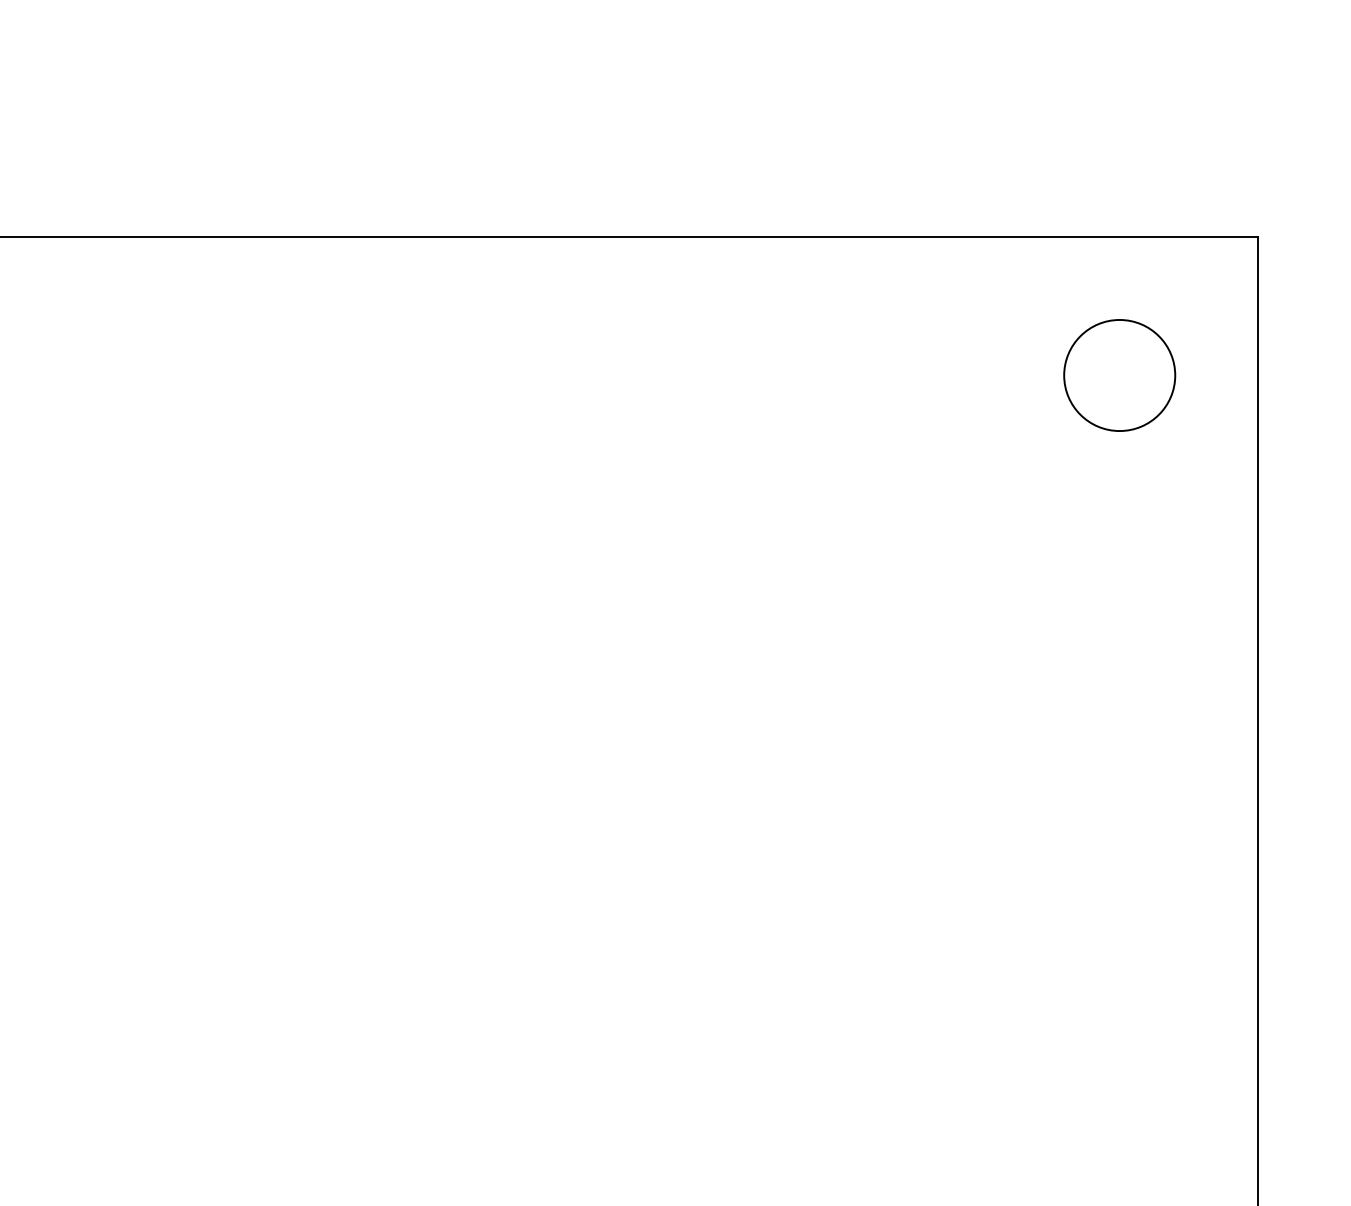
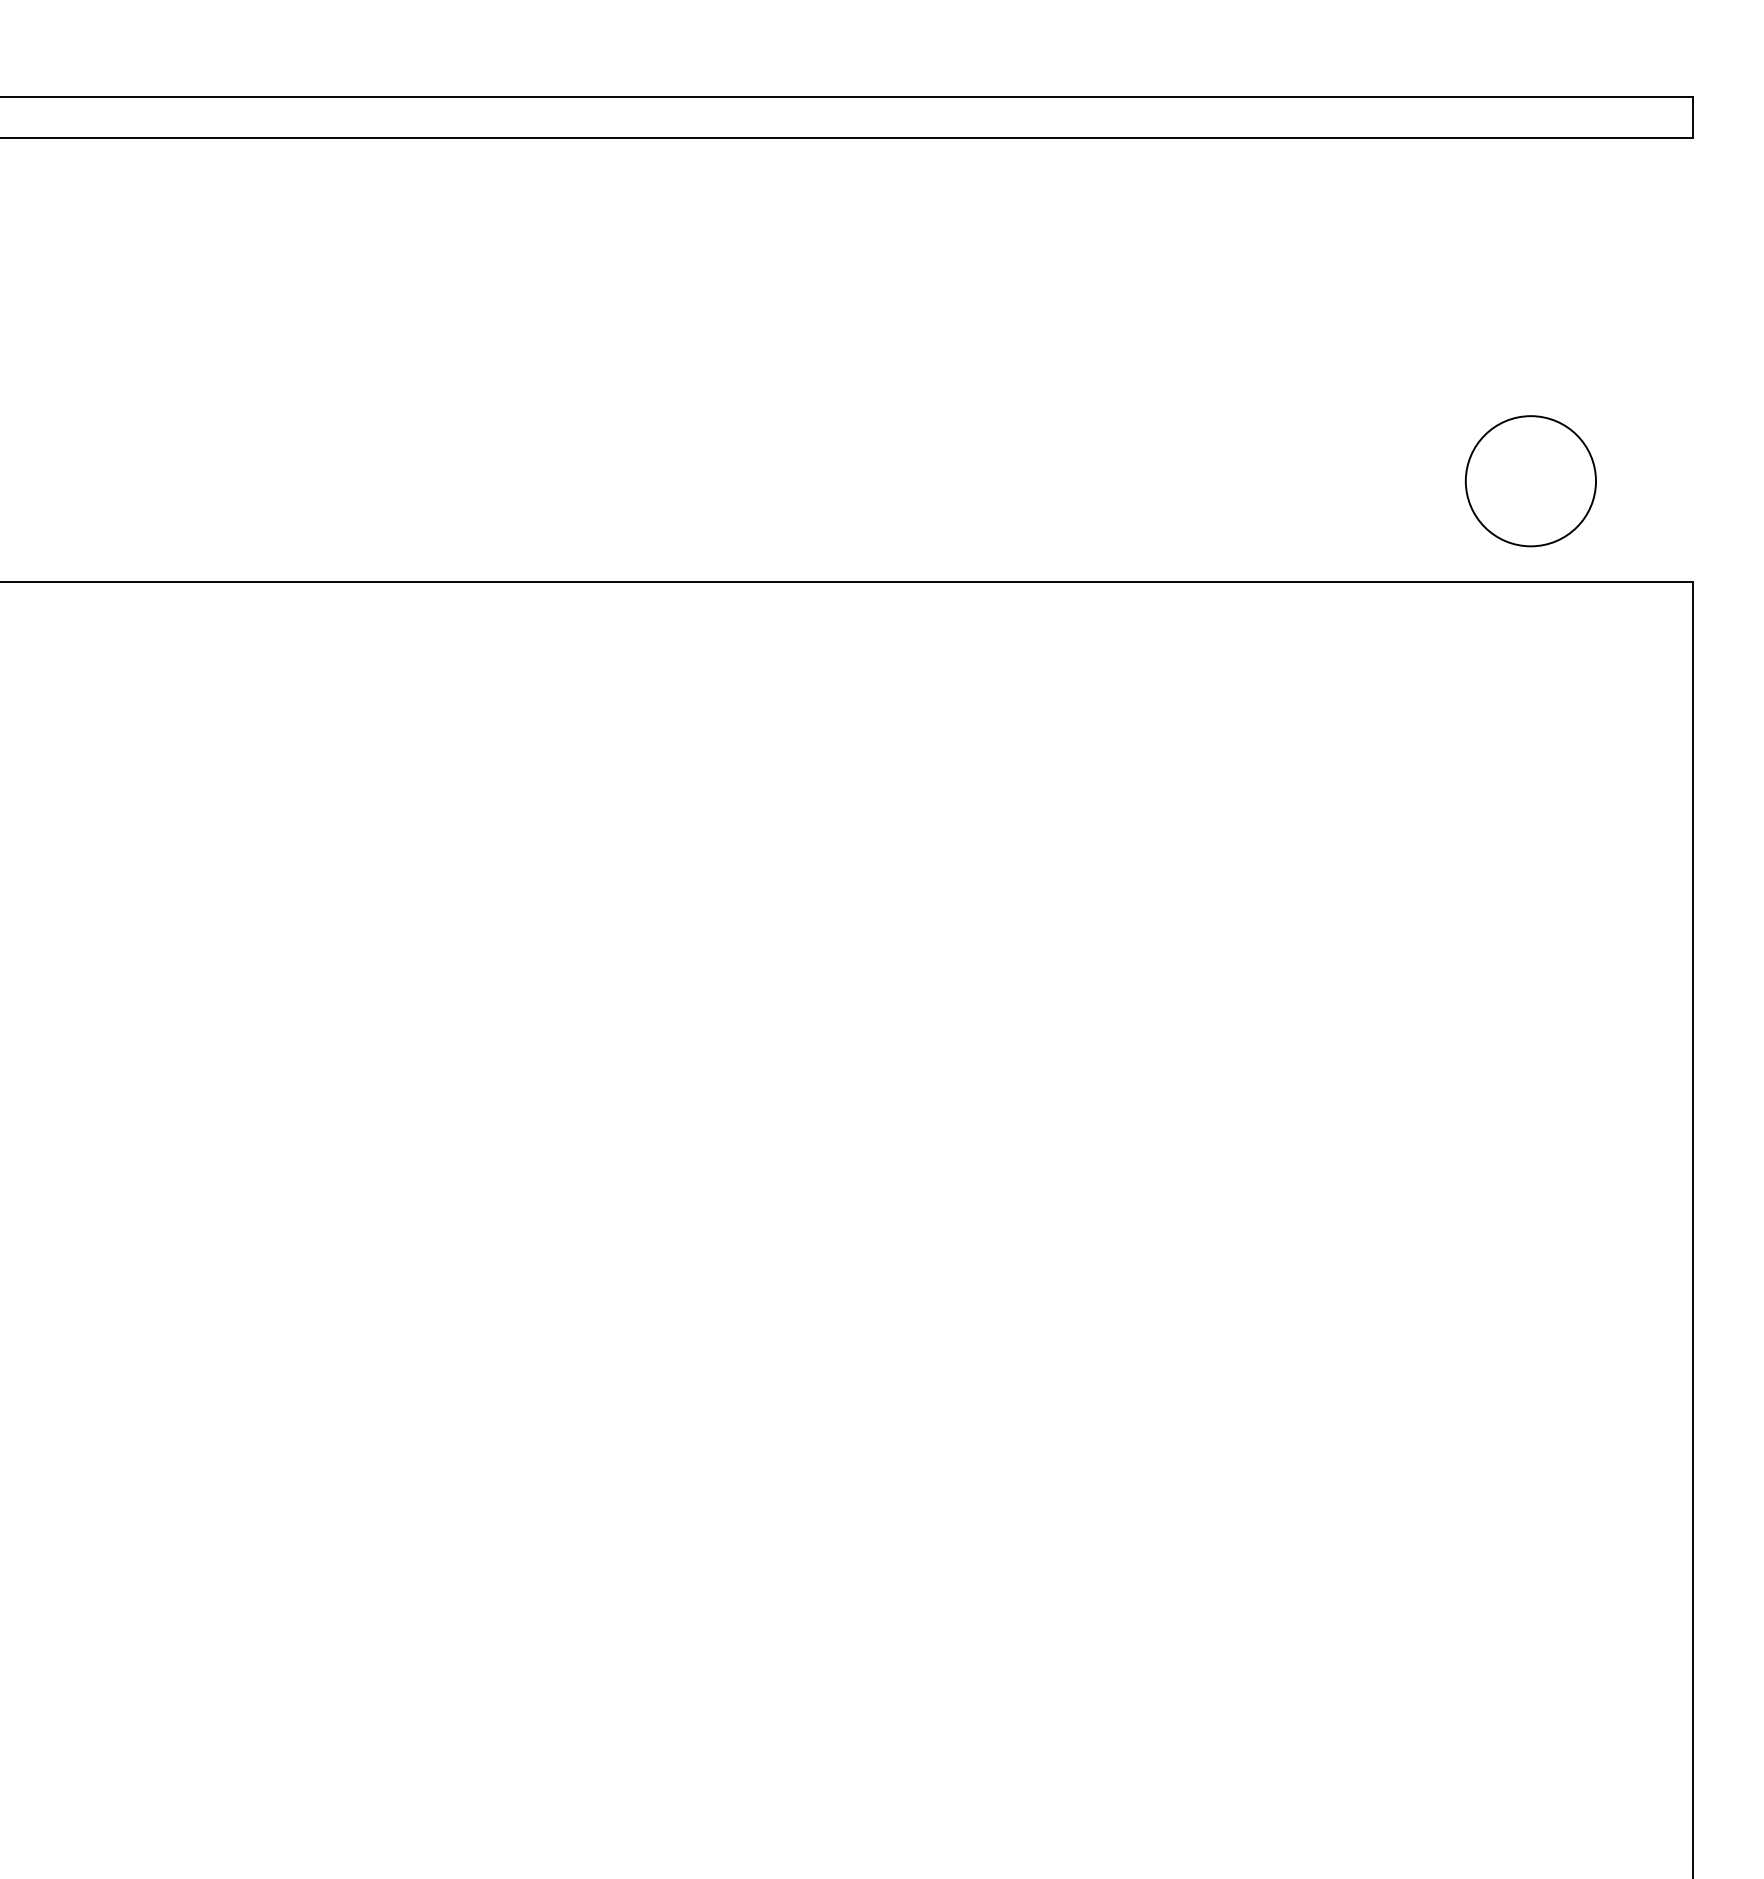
circle: (1119, 375) -> (1530, 481), moved

